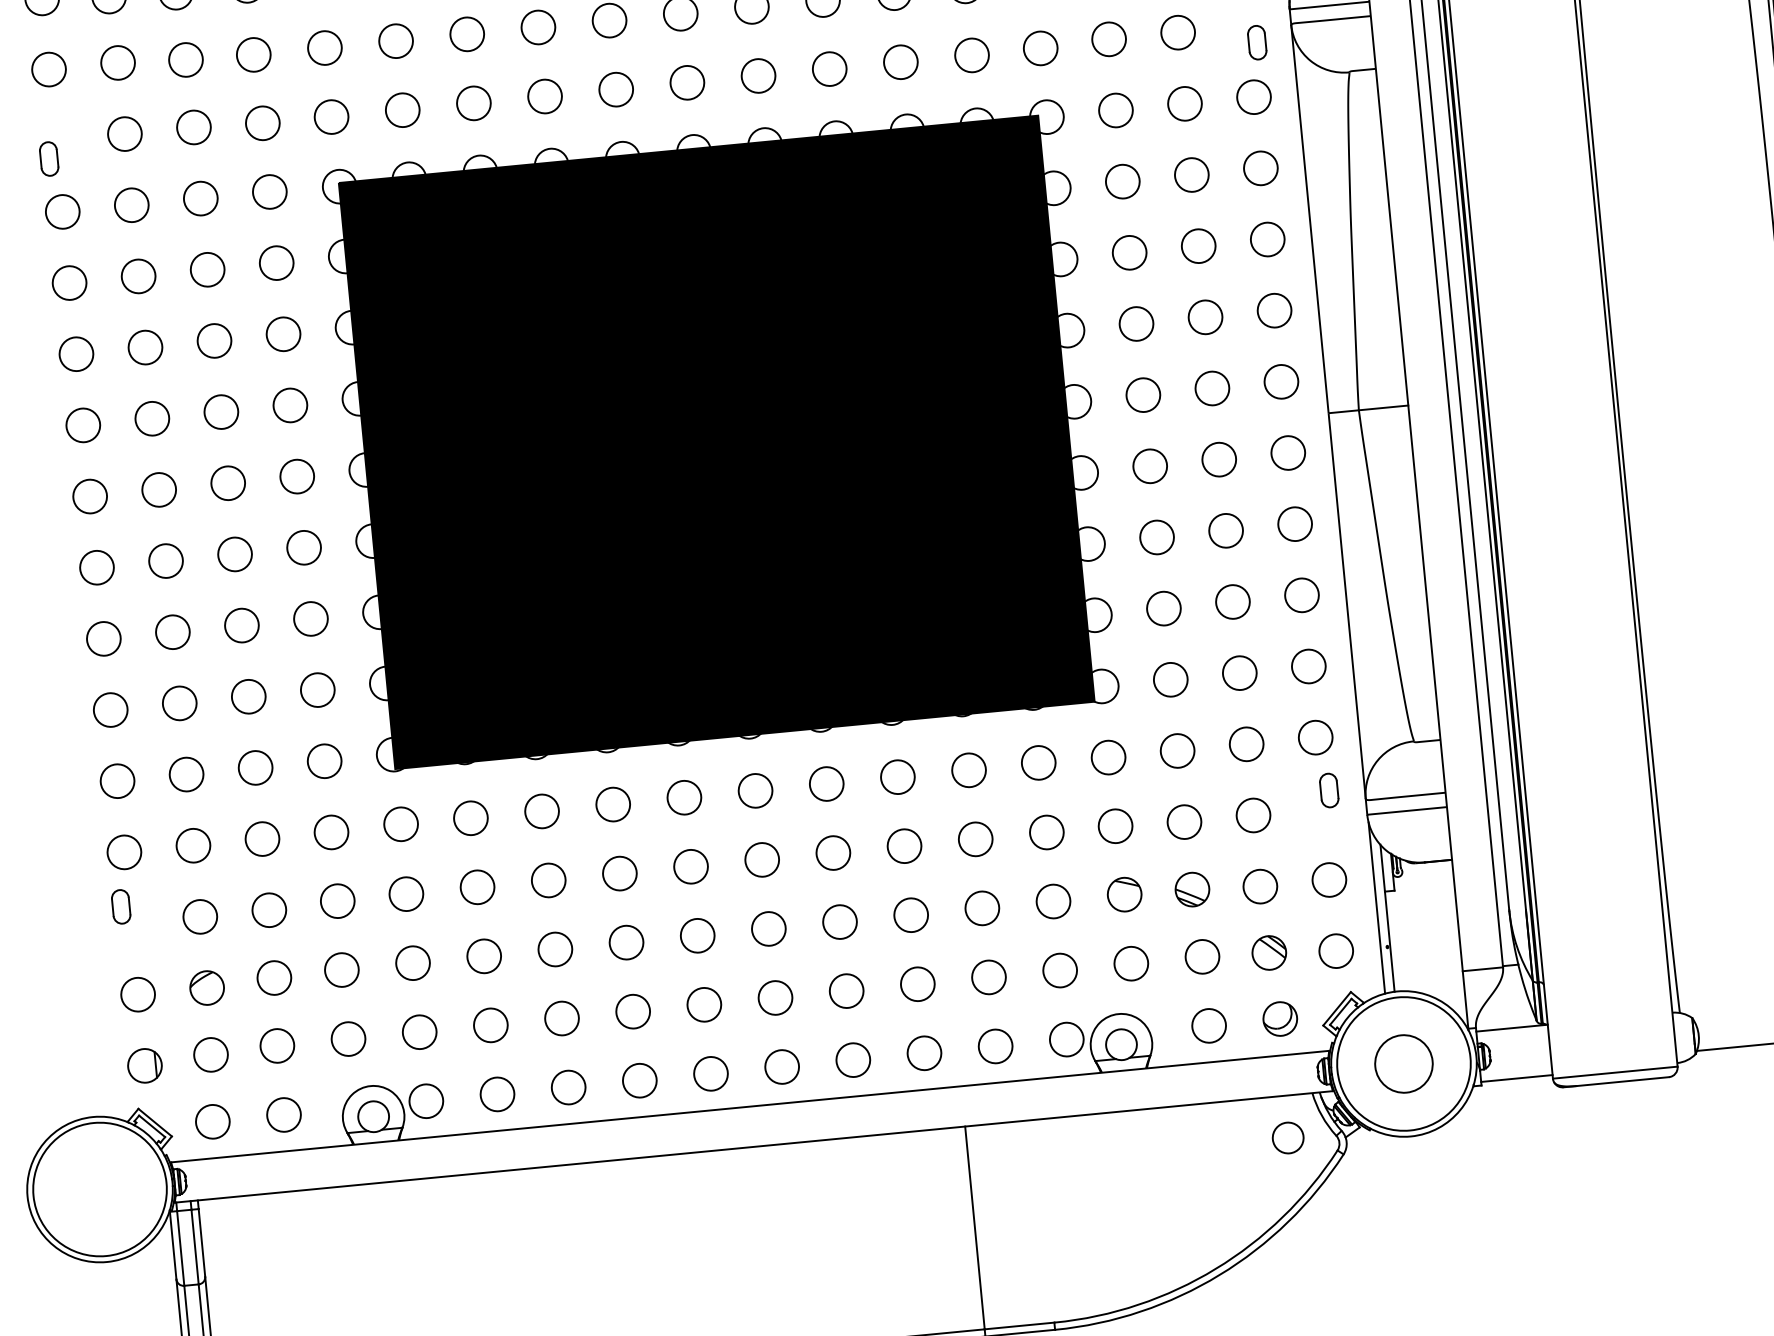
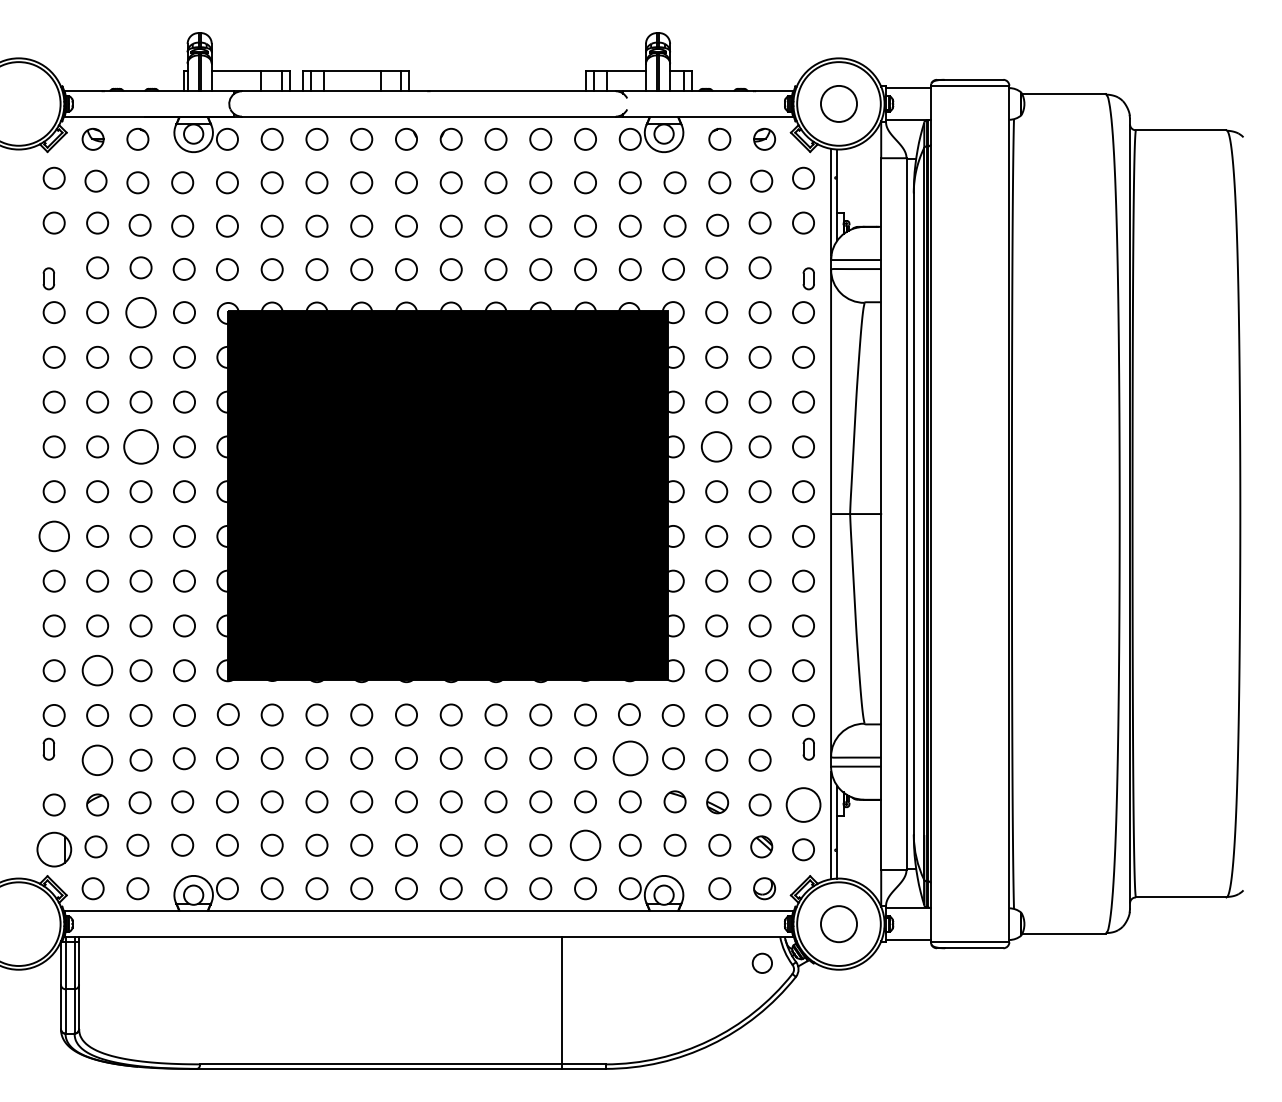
circle: (199, 198) -> (140, 312), size x1.4
circle: (1136, 323) -> (716, 446), size x1.4
circle: (220, 411) -> (140, 446), size x1.6
circle: (95, 567) -> (53, 536), size x1.4
circle: (186, 774) -> (97, 670), size x1.4
circle: (1045, 832) -> (629, 758), size x1.6
circle: (1329, 879) -> (803, 804), size x1.6
circle: (199, 915) -> (97, 759), size x1.4
circle: (988, 976) -> (585, 844), size x1.4
part: (143, 1065) -> (53, 849), size x1.6

